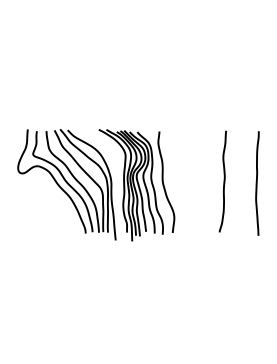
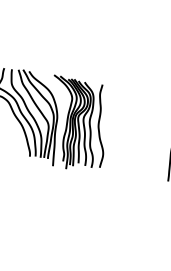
curve: (223, 181) -> (147, 133), removed

